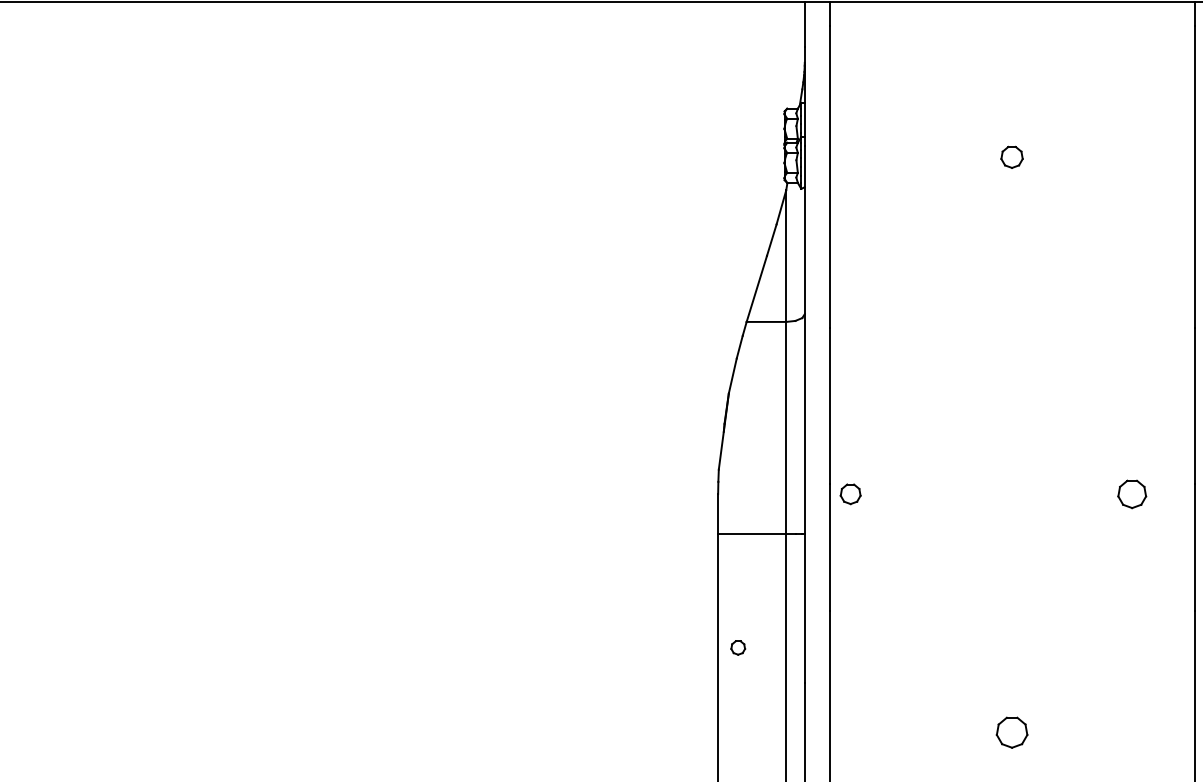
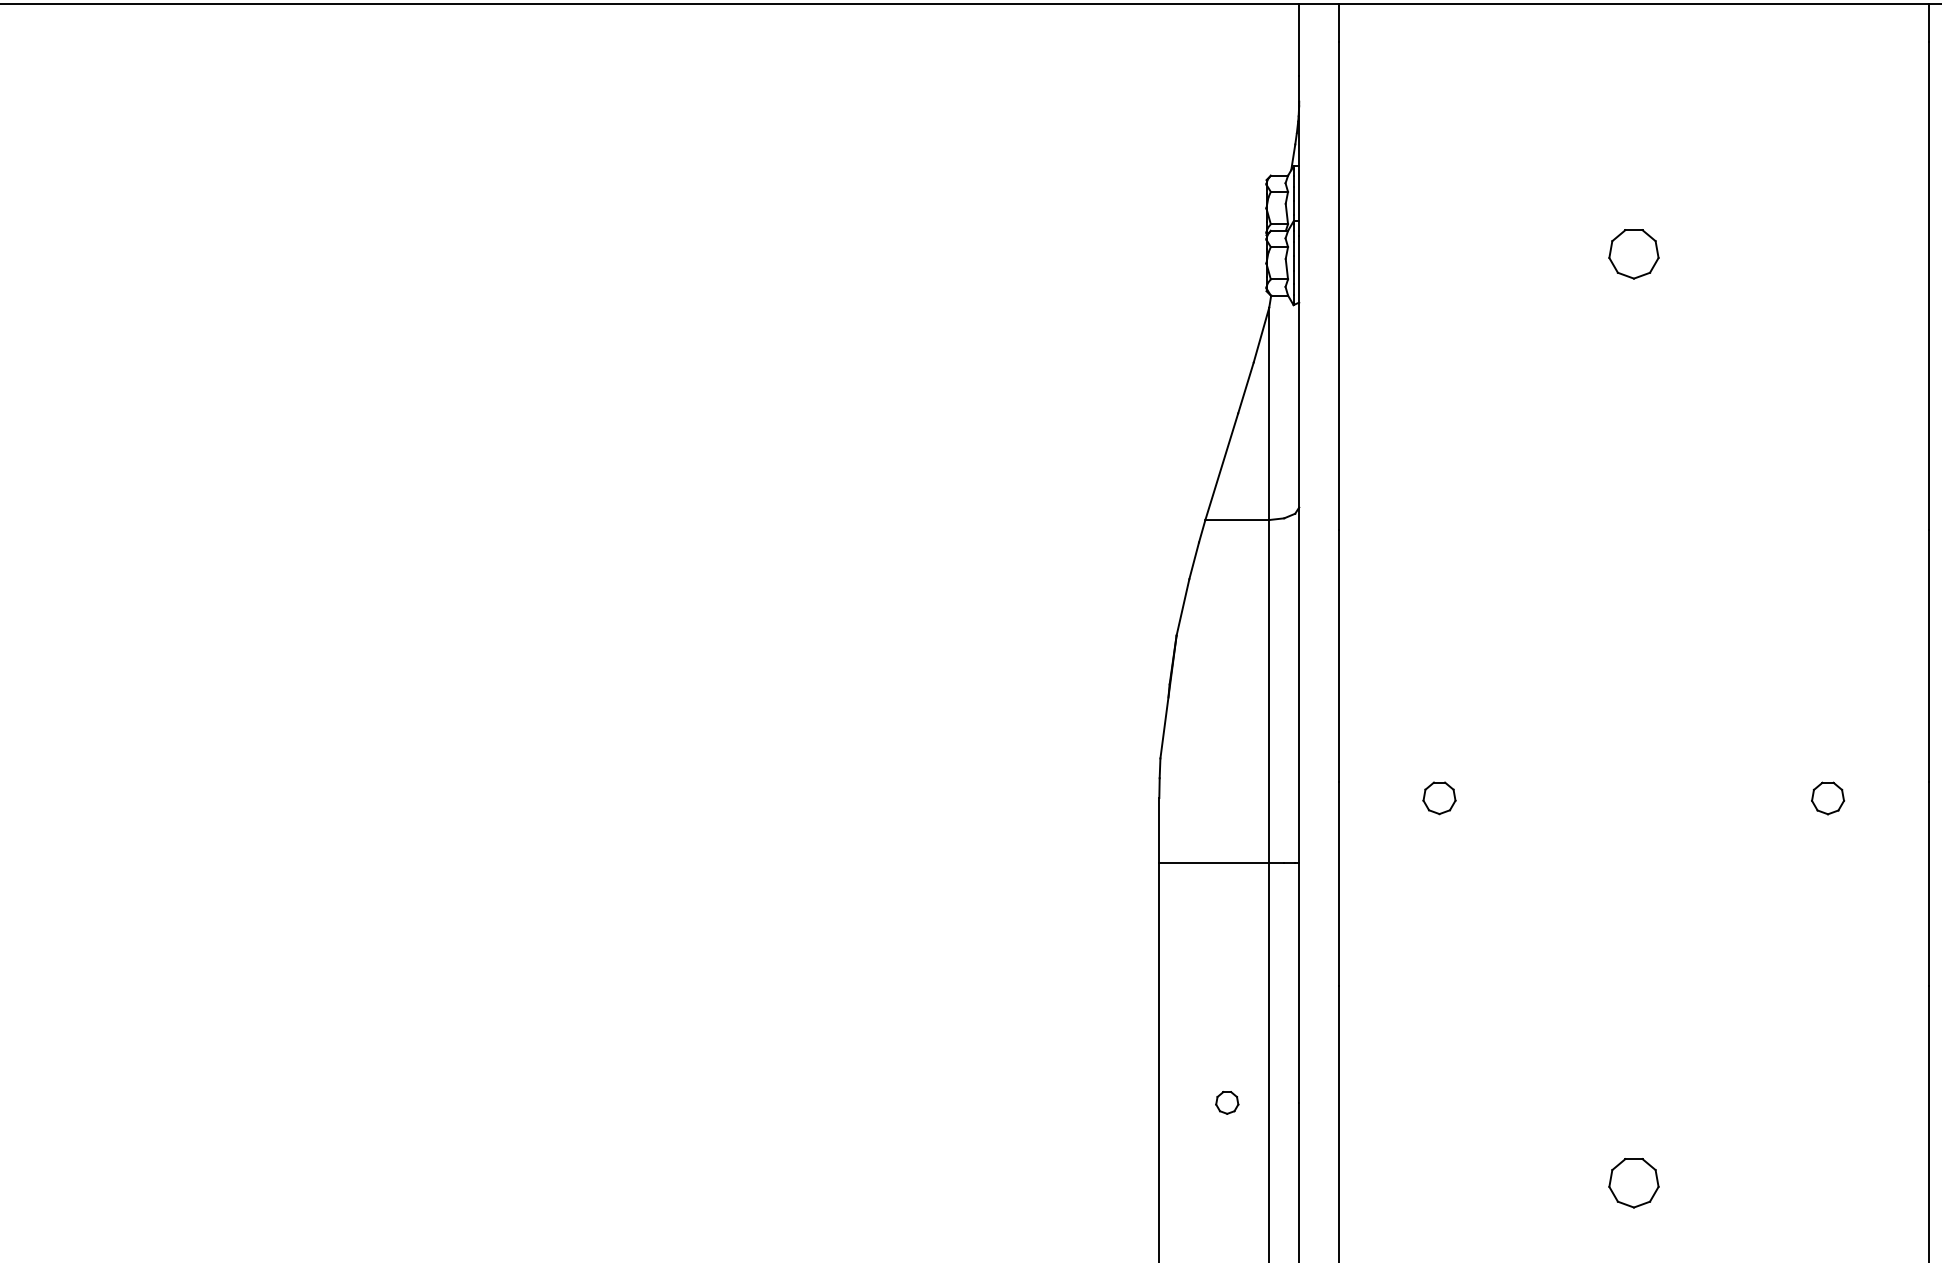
part: (1011, 157) -> (1632, 254), size x1.43
part: (850, 494) -> (1439, 798), moved
part: (1132, 494) -> (1828, 798), size x0.71
part: (738, 647) -> (1227, 1102), moved

